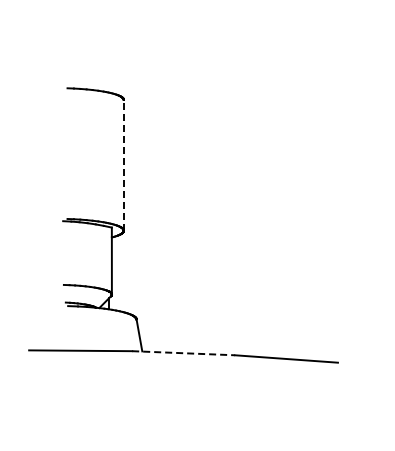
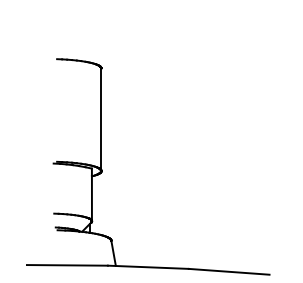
line: (123, 164) -> (101, 119), dashed -> solid
line: (183, 353) -> (148, 267), dashed -> solid

